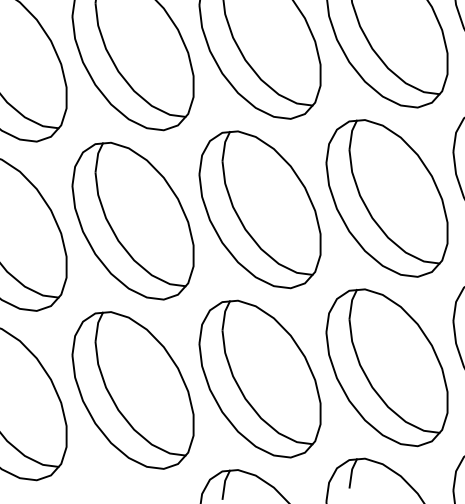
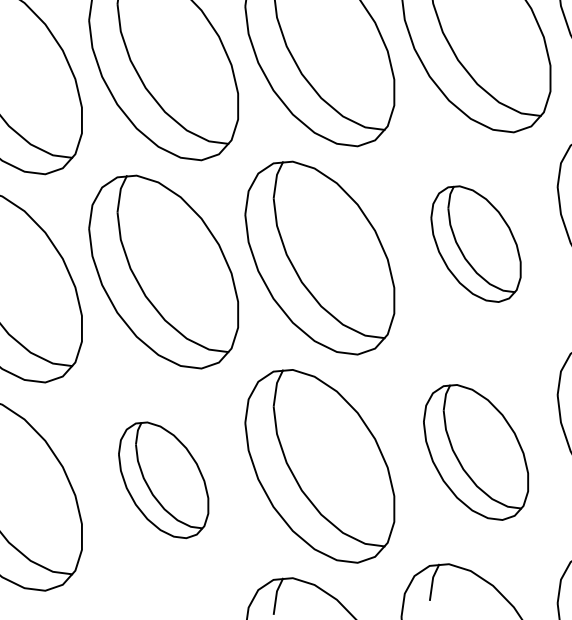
part: (386, 198) -> (475, 244), size x0.6
part: (386, 367) -> (475, 452), size x0.7
part: (132, 390) -> (163, 480), size x0.6

